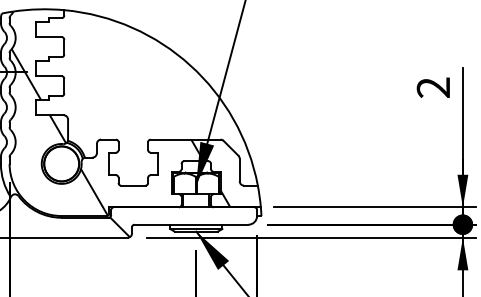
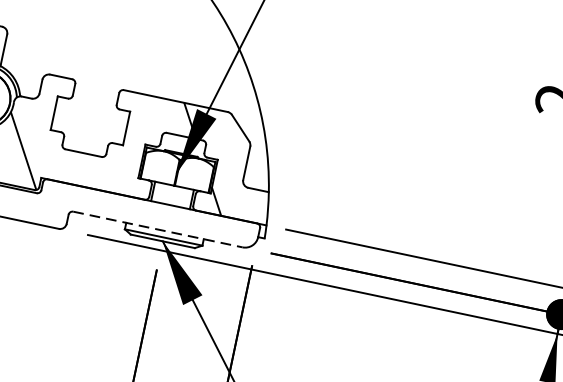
line: (191, 224) -> (157, 229), solid -> dashed
hatch: (119, 227) -> (49, 211), removed

